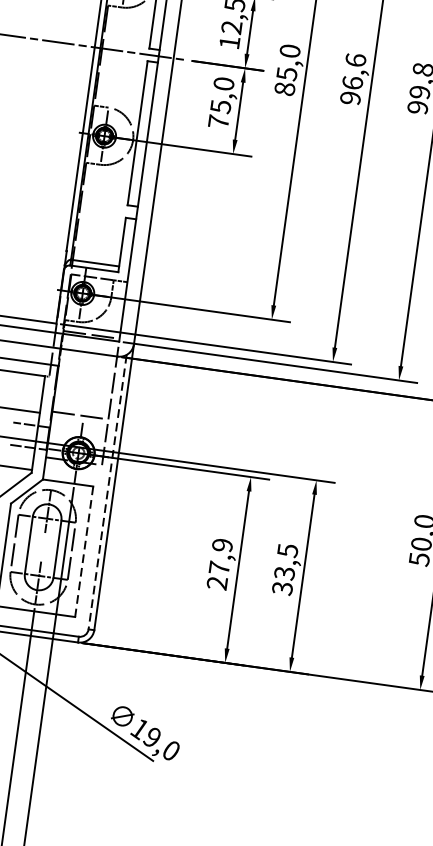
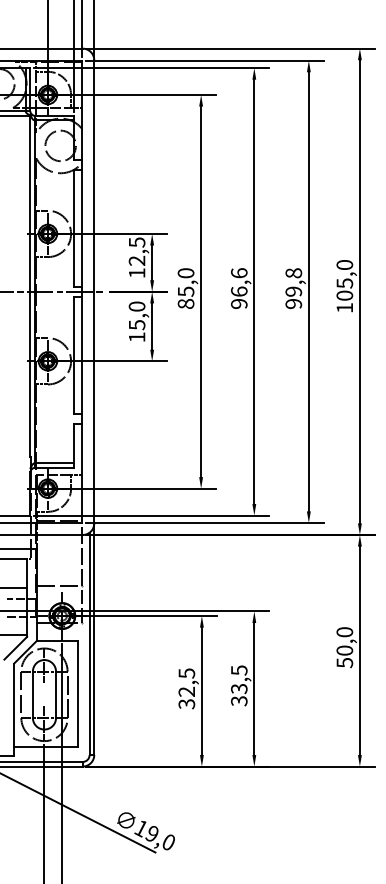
text: (219, 122) -> (137, 337), 75,0 -> 15,0
line: (107, 492) -> (89, 644), dashed -> solid
line: (84, 551) -> (77, 693), dashed -> solid
text: (219, 563) -> (186, 688), 27,9 -> 32,5

